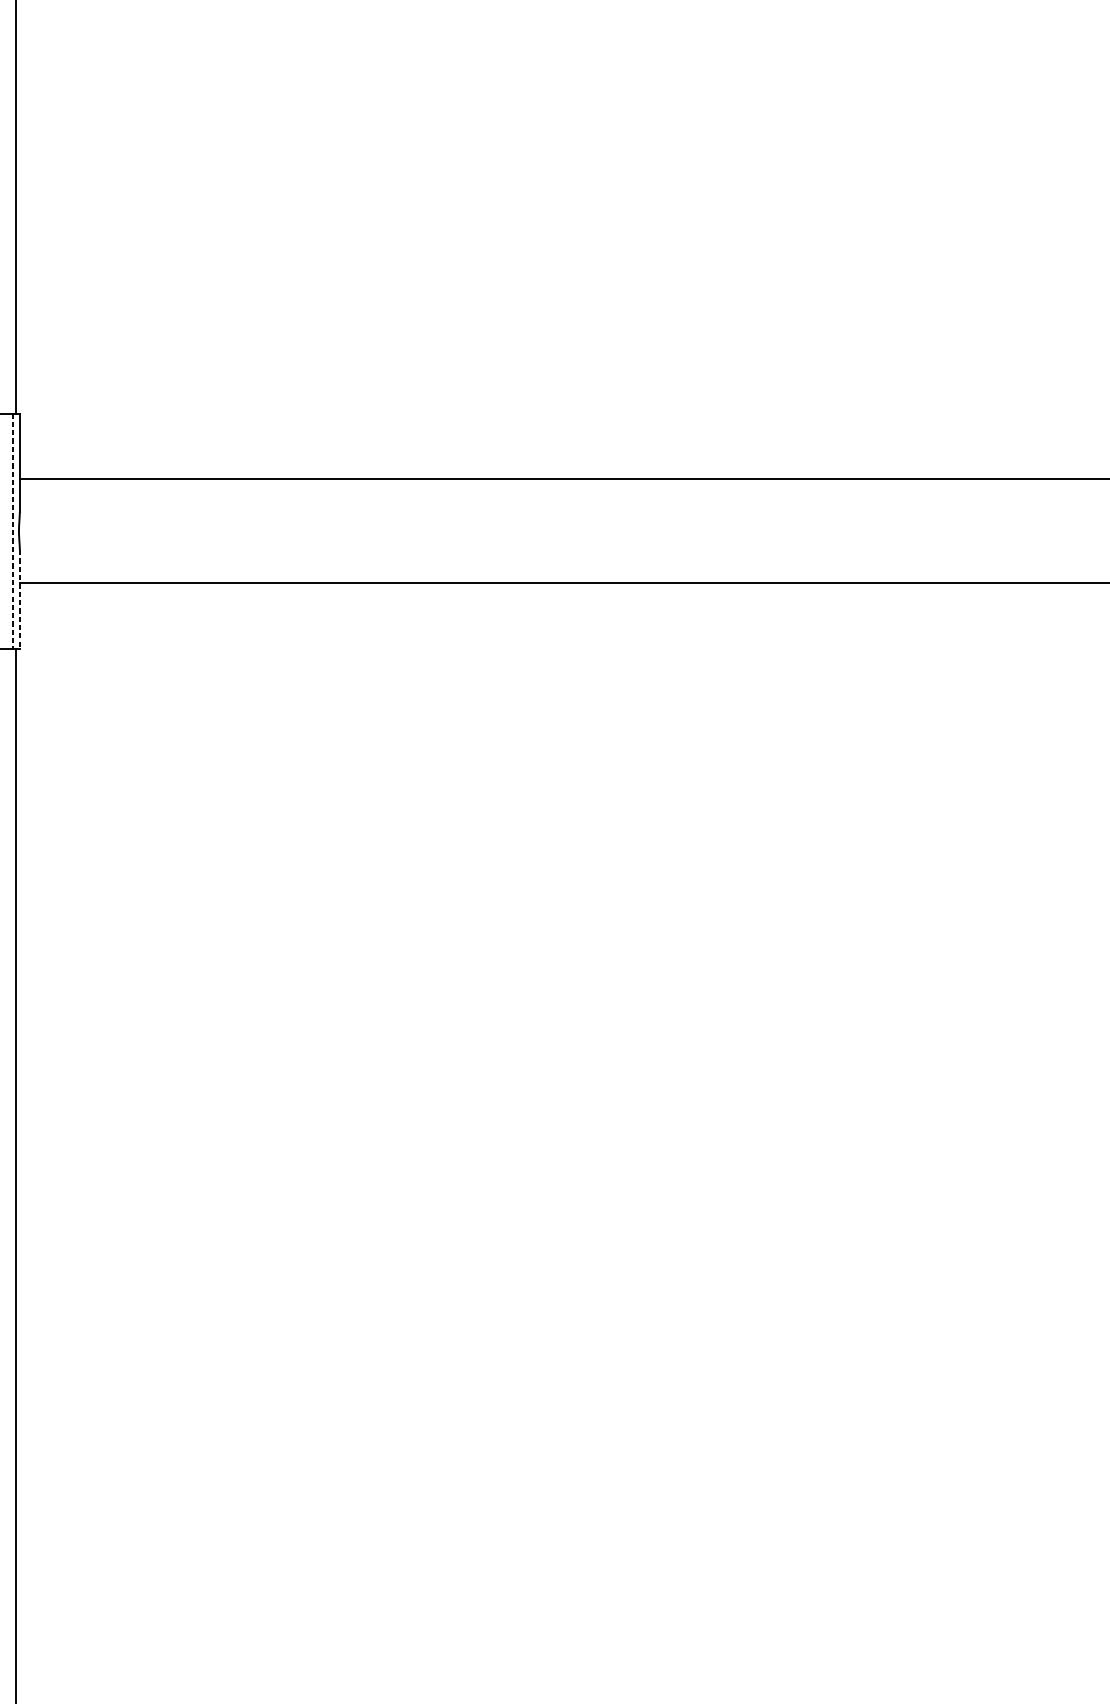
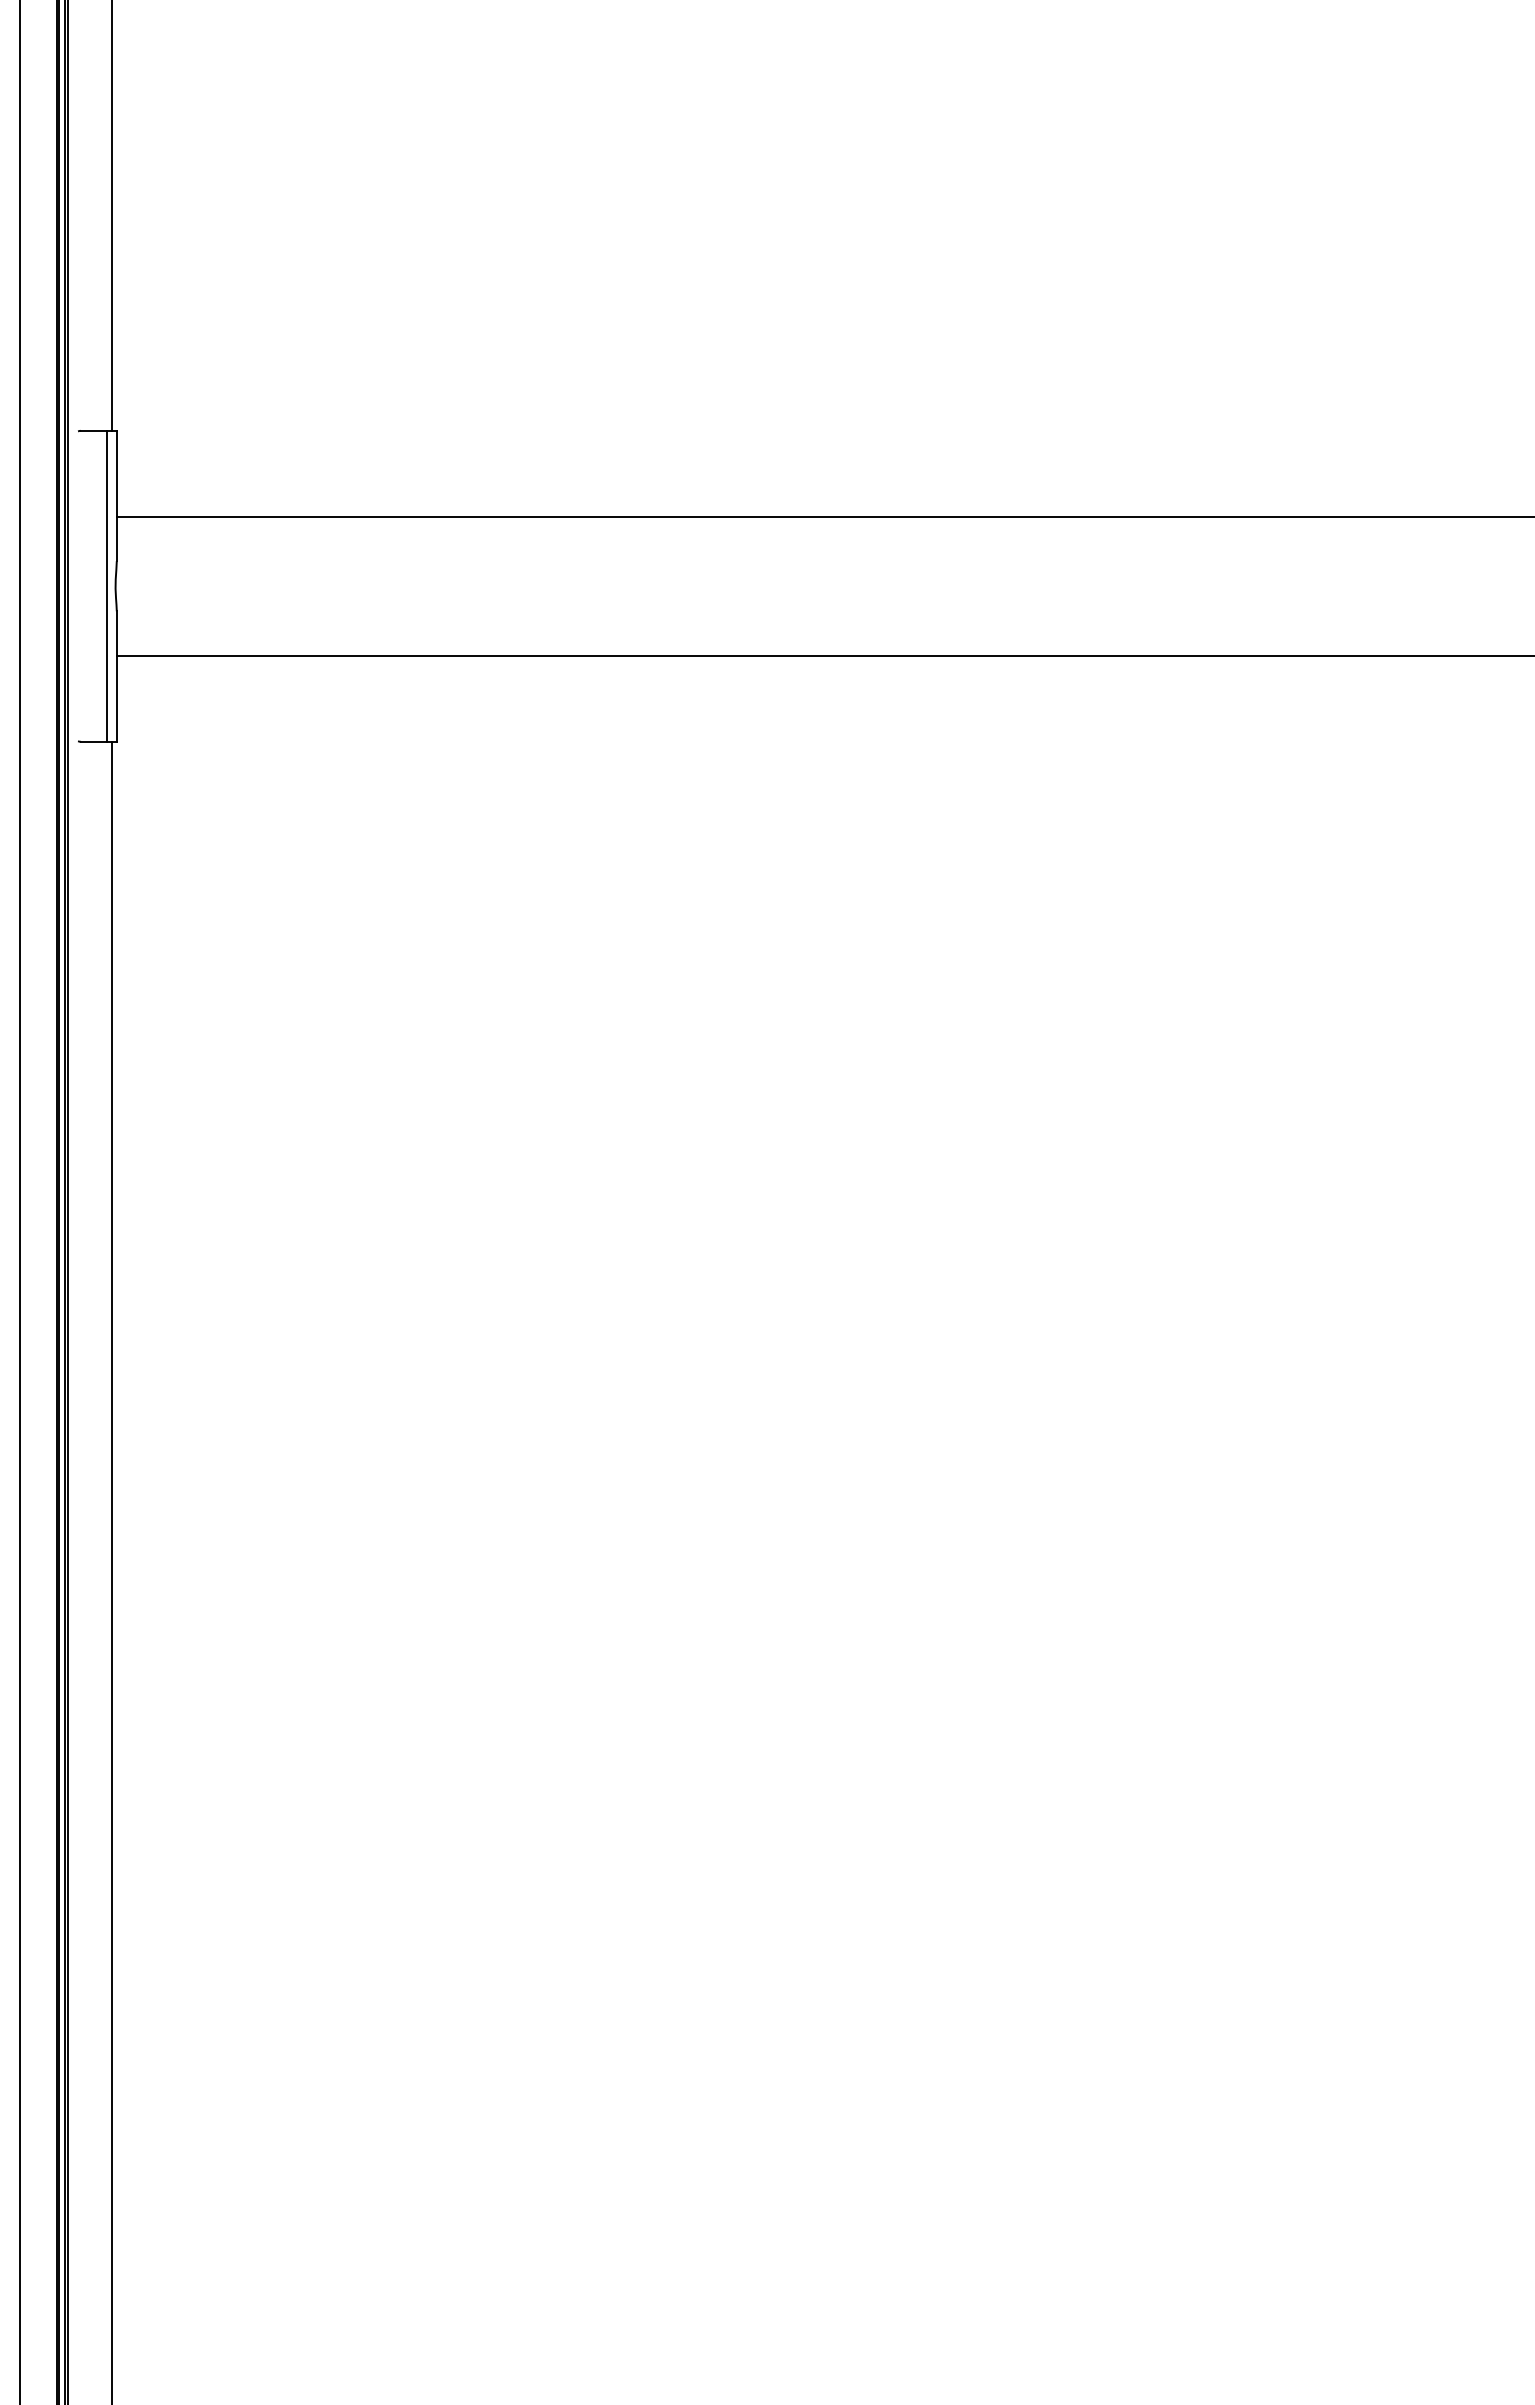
line: (12, 531) -> (107, 586), dashed -> solid
line: (19, 600) -> (116, 677), dashed -> solid

